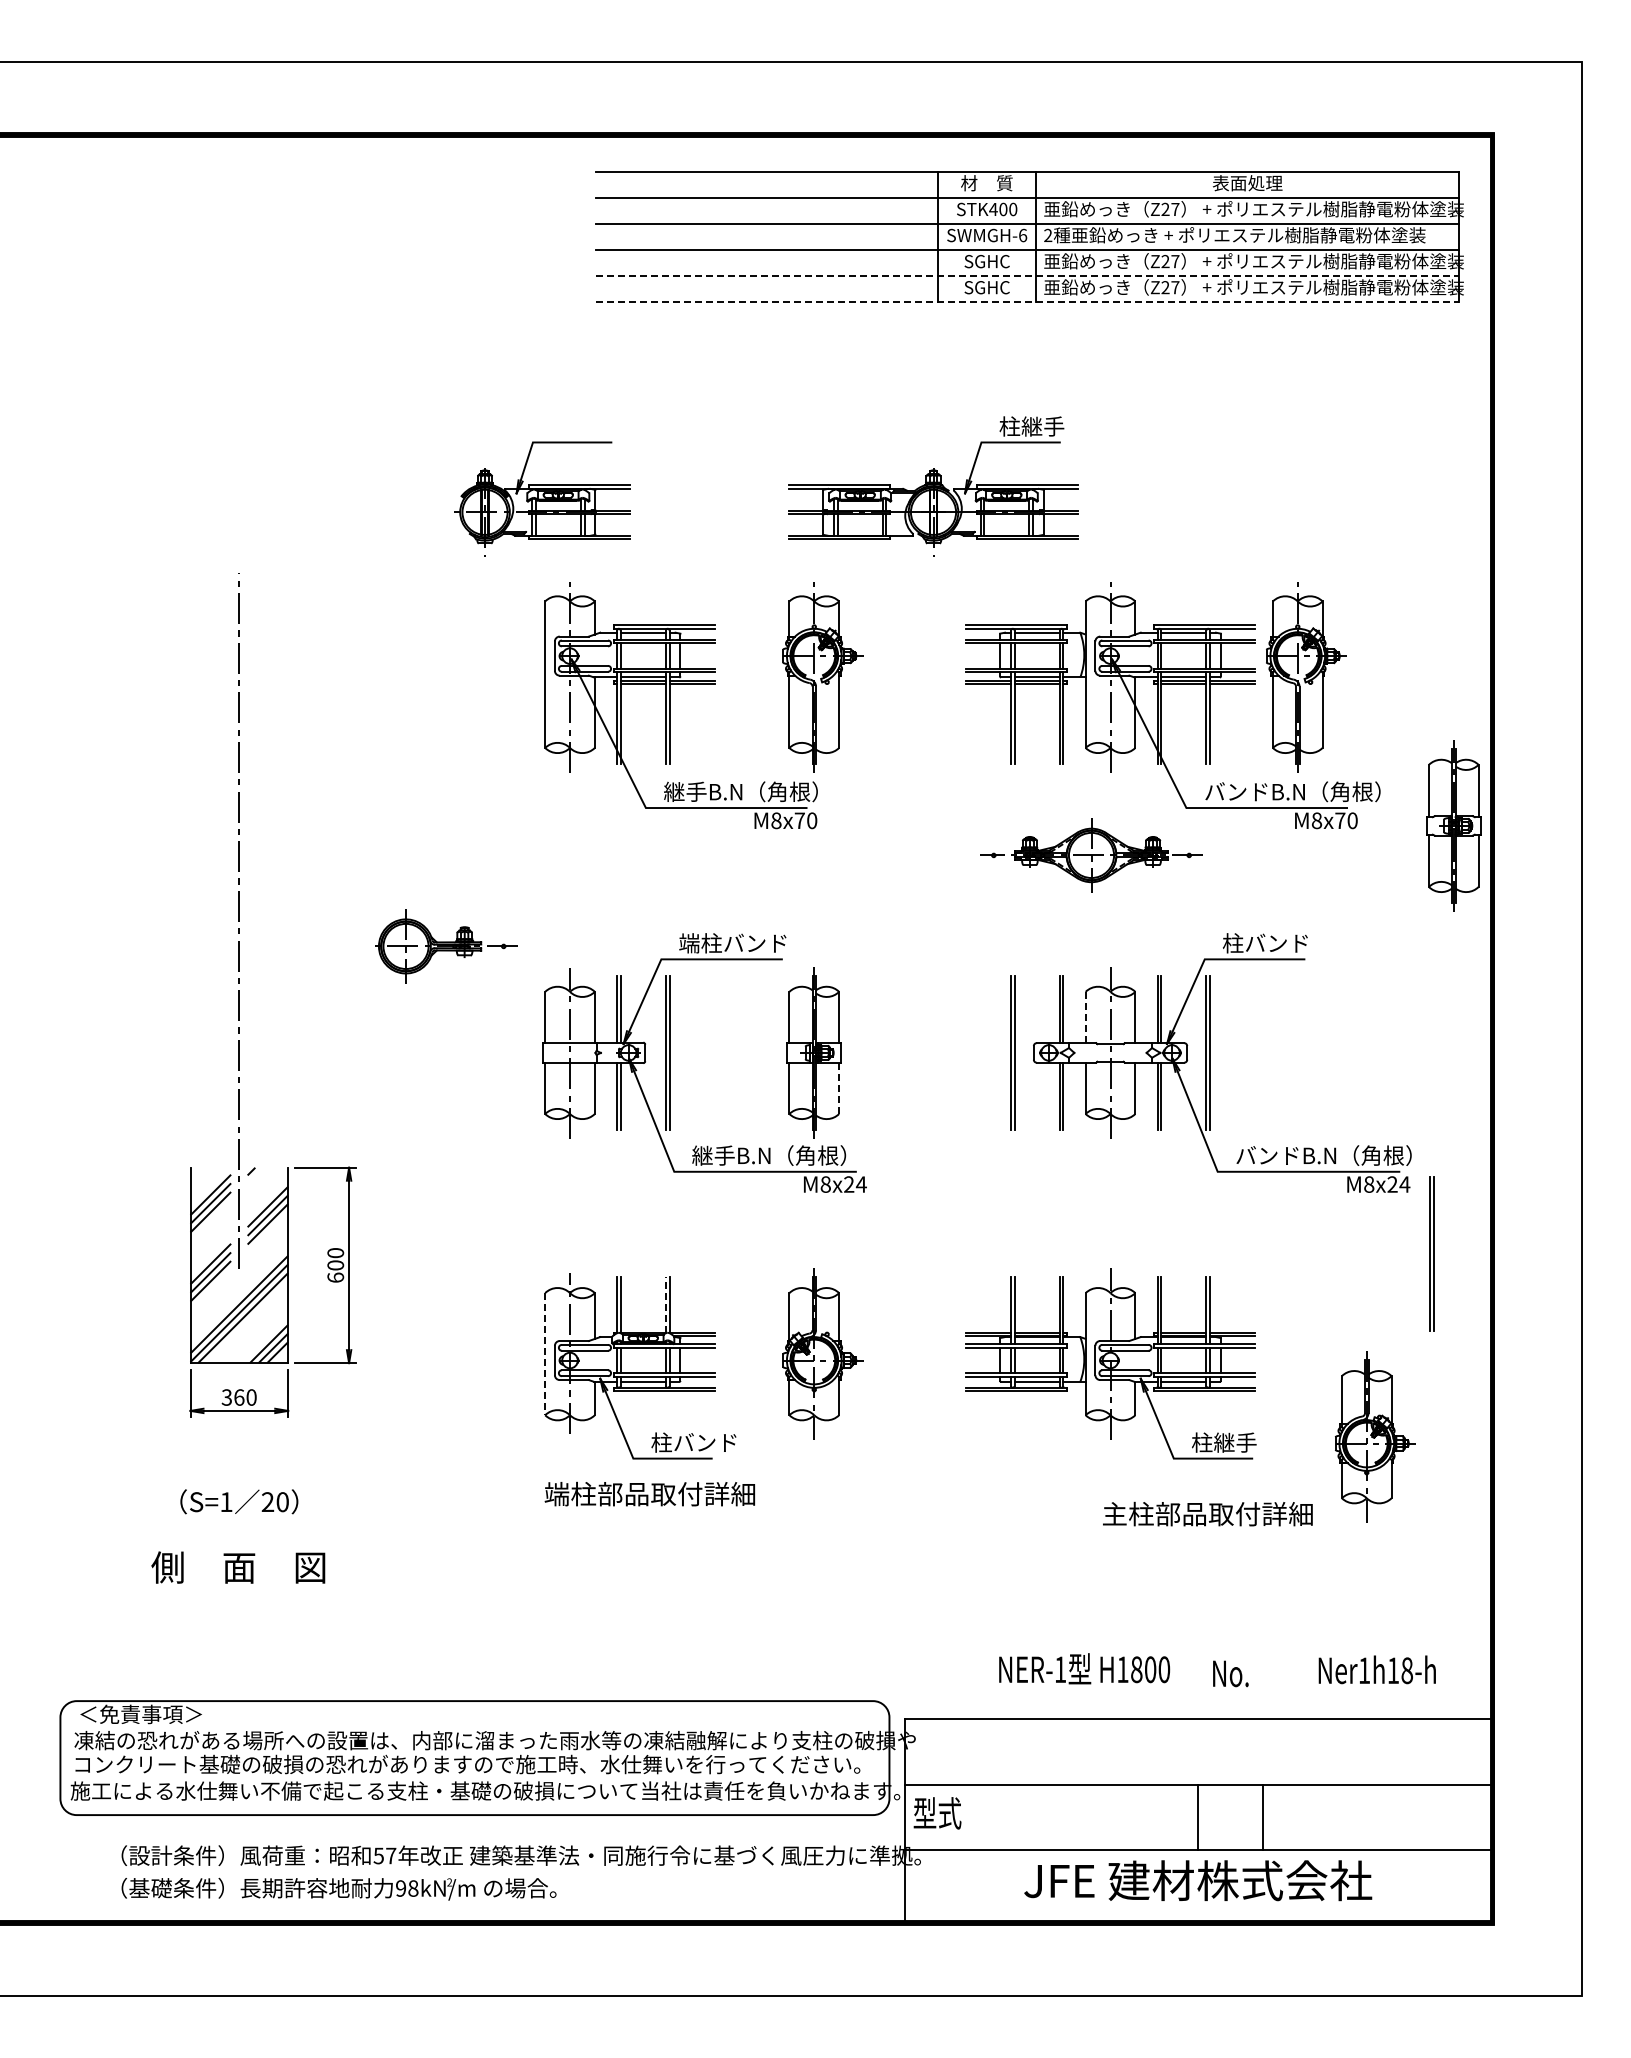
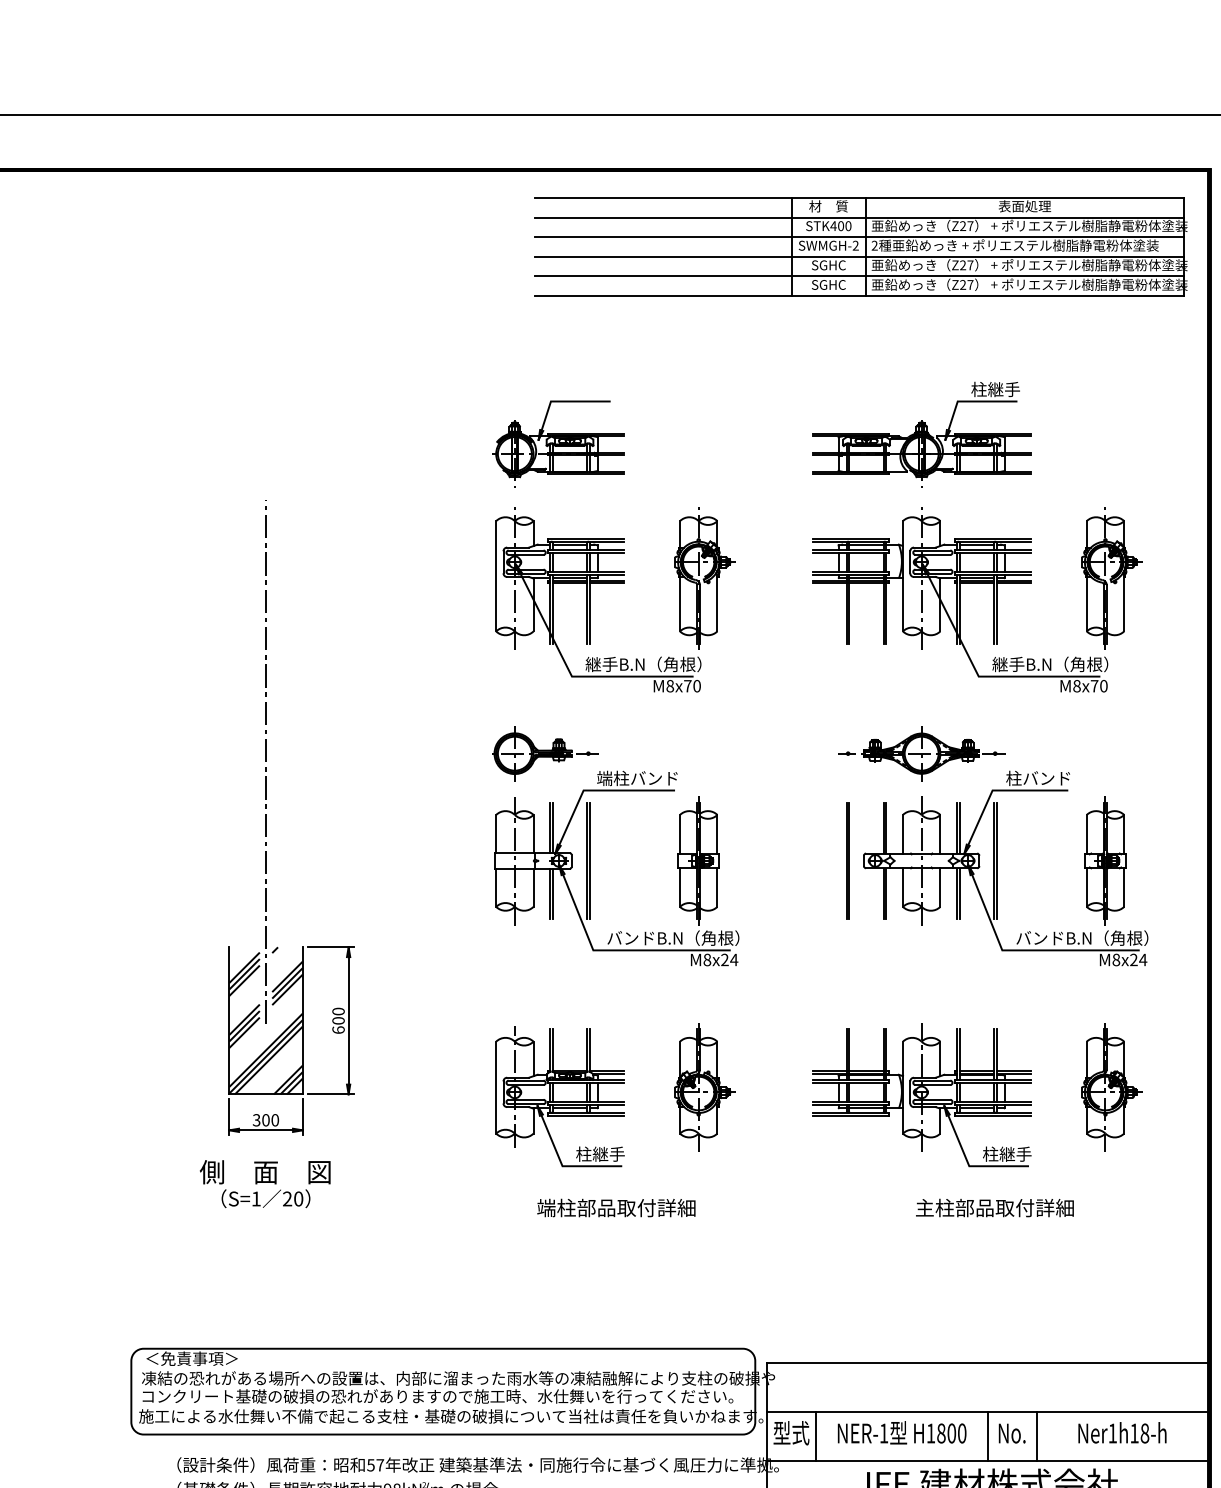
text: (1023, 235) -> (856, 245), SWMGH-6 -> SWMGH-2
line: (1027, 276) -> (859, 276), dashed -> solid
line: (1027, 302) -> (859, 296), dashed -> solid
part: (933, 486) -> (921, 434), moved
part: (542, 498) -> (558, 443), moved
part: (1306, 677) -> (1112, 578), moved
text: (1292, 791) -> (1058, 664), バンドB.N（角根） -> 継手B.N（角根）
part: (1453, 825) -> (1105, 860), moved
part: (1091, 855) -> (921, 753), moved
part: (446, 946) -> (545, 753), moved
line: (1085, 1017) -> (902, 834), dashed -> solid
line: (839, 1088) -> (717, 887), dashed -> solid
text: (780, 1155) -> (673, 938), 継手B.N（角根） -> バンドB.N（角根）
part: (1431, 1253) -> (1163, 1011), removed
line: (665, 1304) -> (586, 1050), dashed -> solid
line: (545, 1354) -> (496, 1087), dashed -> solid
text: (239, 1397) -> (266, 1120), 360 -> 300
part: (1375, 1436) -> (1112, 1087), moved
text: (704, 1442) -> (616, 1154), 柱バンド -> 柱継手
text: (649, 1493) -> (616, 1207), moved
text: (238, 1567) -> (265, 1172), moved
text: (1084, 1668) -> (902, 1432), moved
text: (1376, 1669) -> (1121, 1432), moved
text: (1230, 1673) -> (1011, 1433), moved
line: (970, 1816) -> (816, 1435), added

